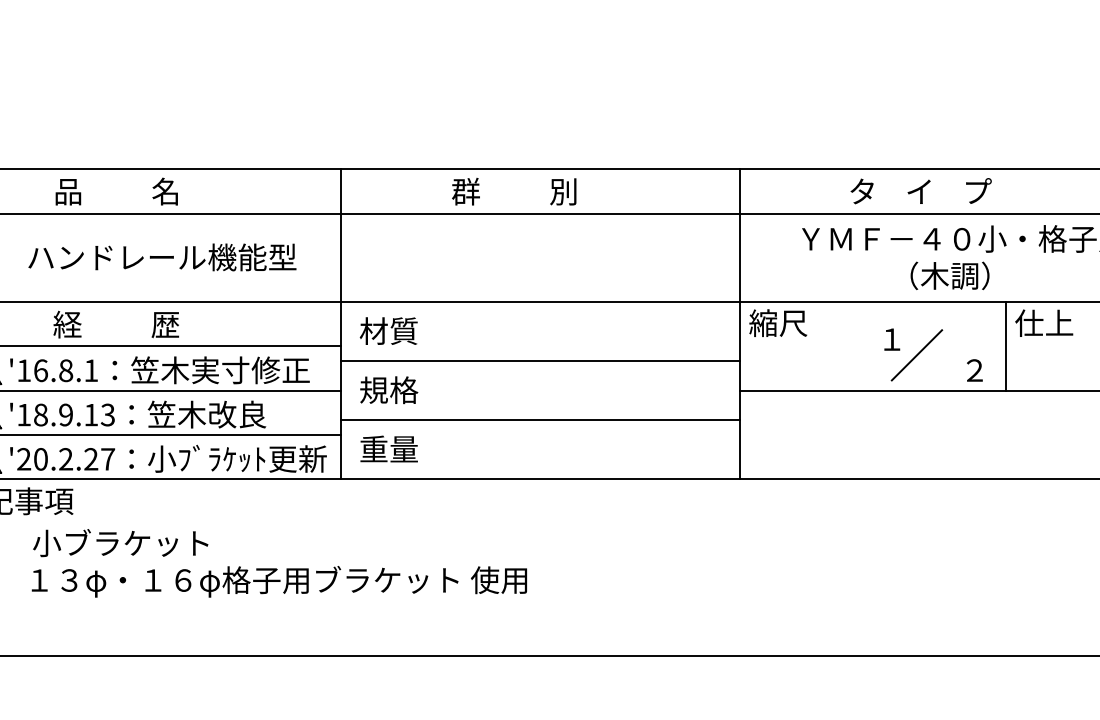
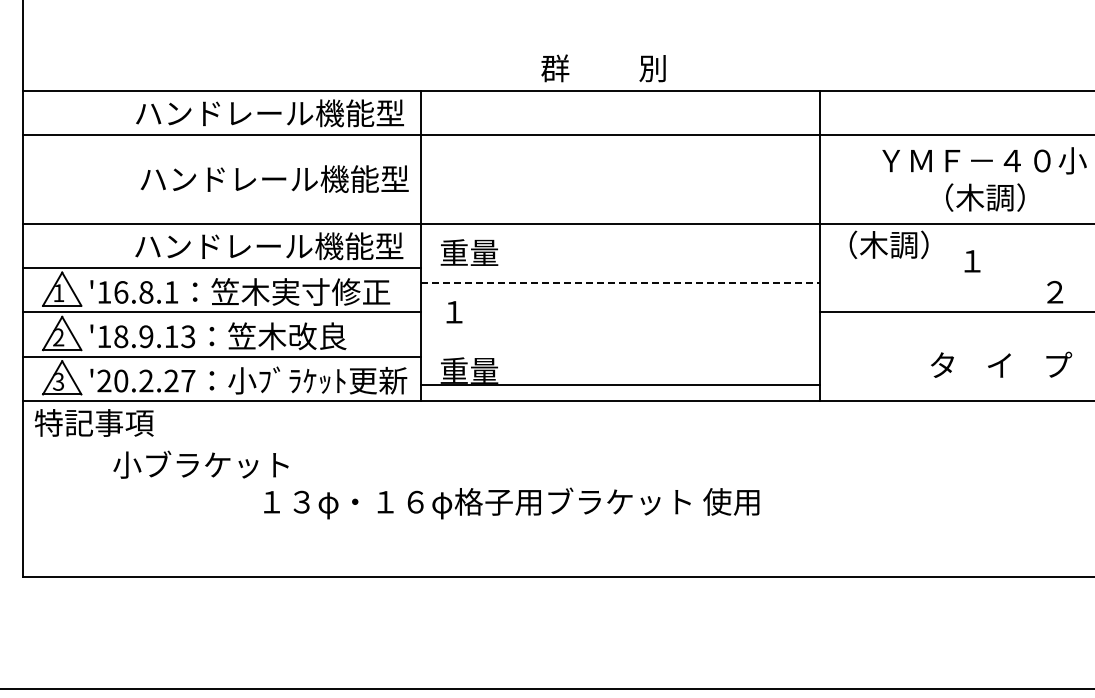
text: (189, 191) -> (269, 113), 品          名 -> ハンドレール機能型
text: (514, 191) -> (603, 68), moved
text: (920, 191) -> (1000, 365), moved
text: (162, 257) -> (274, 179), moved
text: (949, 275) -> (984, 197), moved
text: (798, 323) -> (878, 245), 縮尺 -> （木調）
text: (187, 324) -> (267, 246), 経          歴 -> ハンドレール機能型
text: (388, 330) -> (468, 252), 材質 -> 重量
line: (1005, 346) -> (1085, 268), removed
line: (916, 355) -> (996, 277), removed
line: (540, 361) -> (620, 283), solid -> dashed
text: (389, 390) -> (469, 312), 規格 -> １
line: (539, 420) -> (619, 385), moved
text: (278, 581) -> (510, 503), moved

